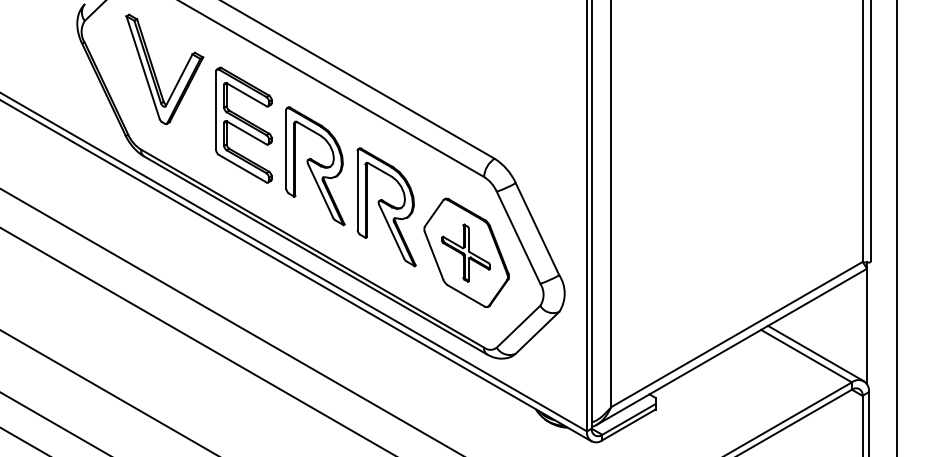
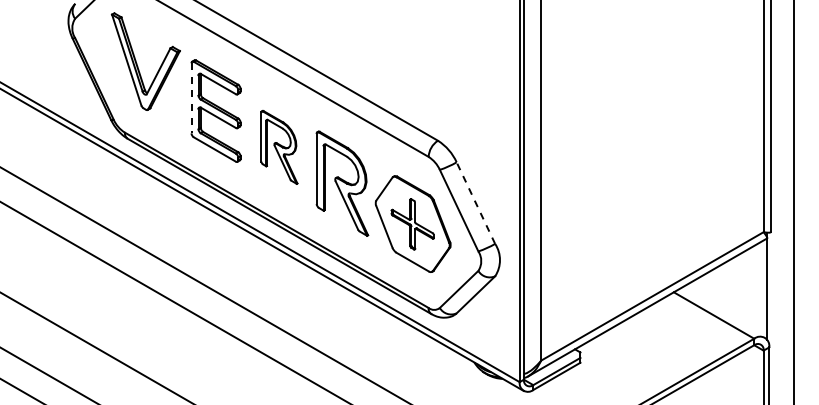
line: (216, 111) -> (191, 98), solid -> dashed
part: (315, 166) -> (279, 147), size x0.7
line: (537, 228) -> (475, 202), solid -> dashed
line: (814, 352) -> (721, 312), removed

